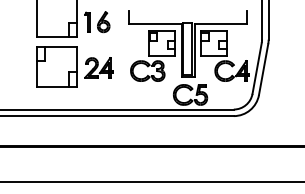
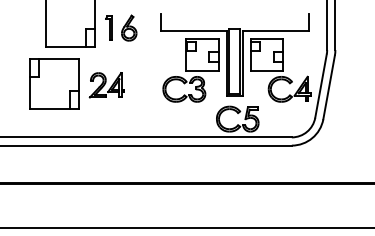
part: (74, 66) -> (76, 83), moved

